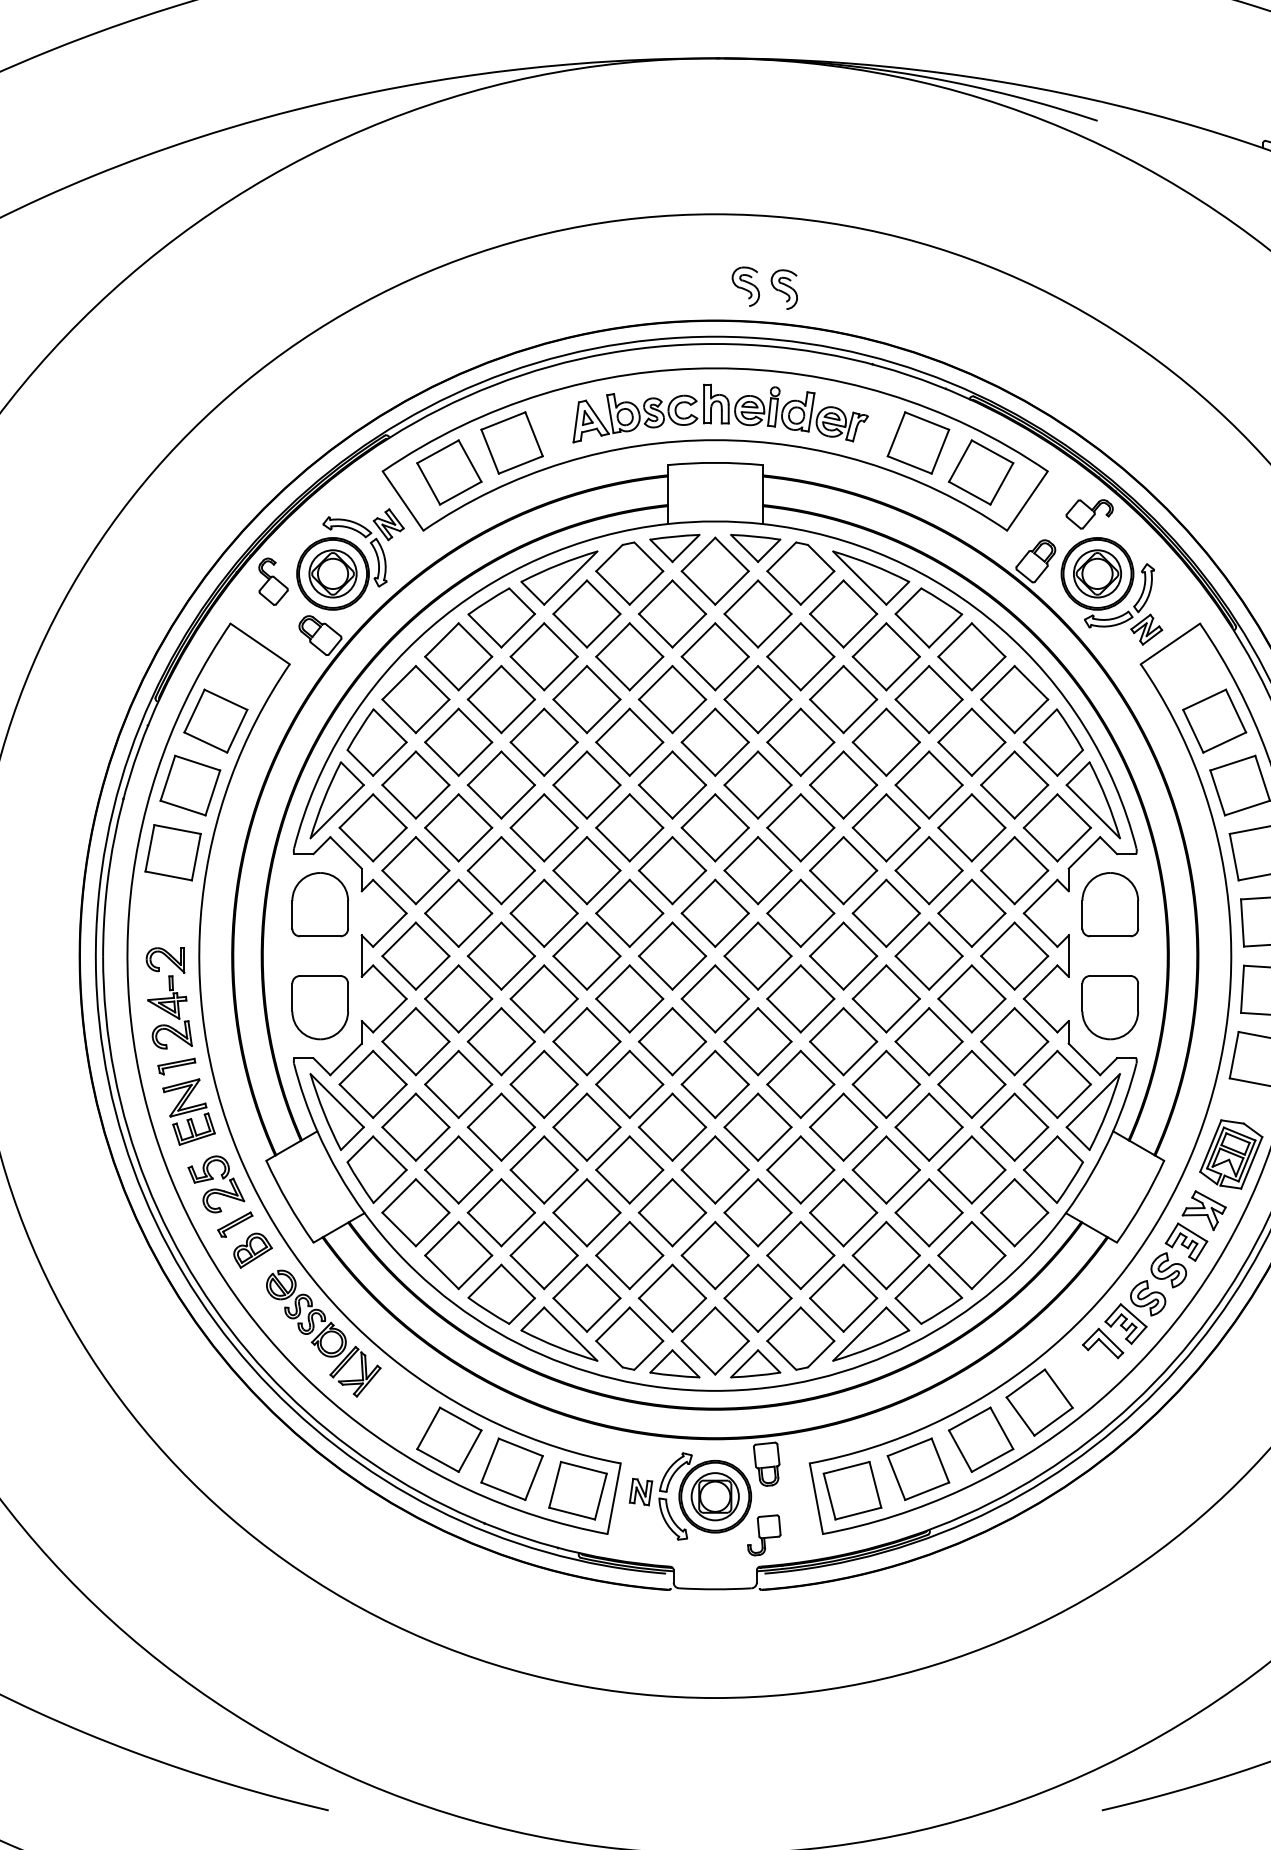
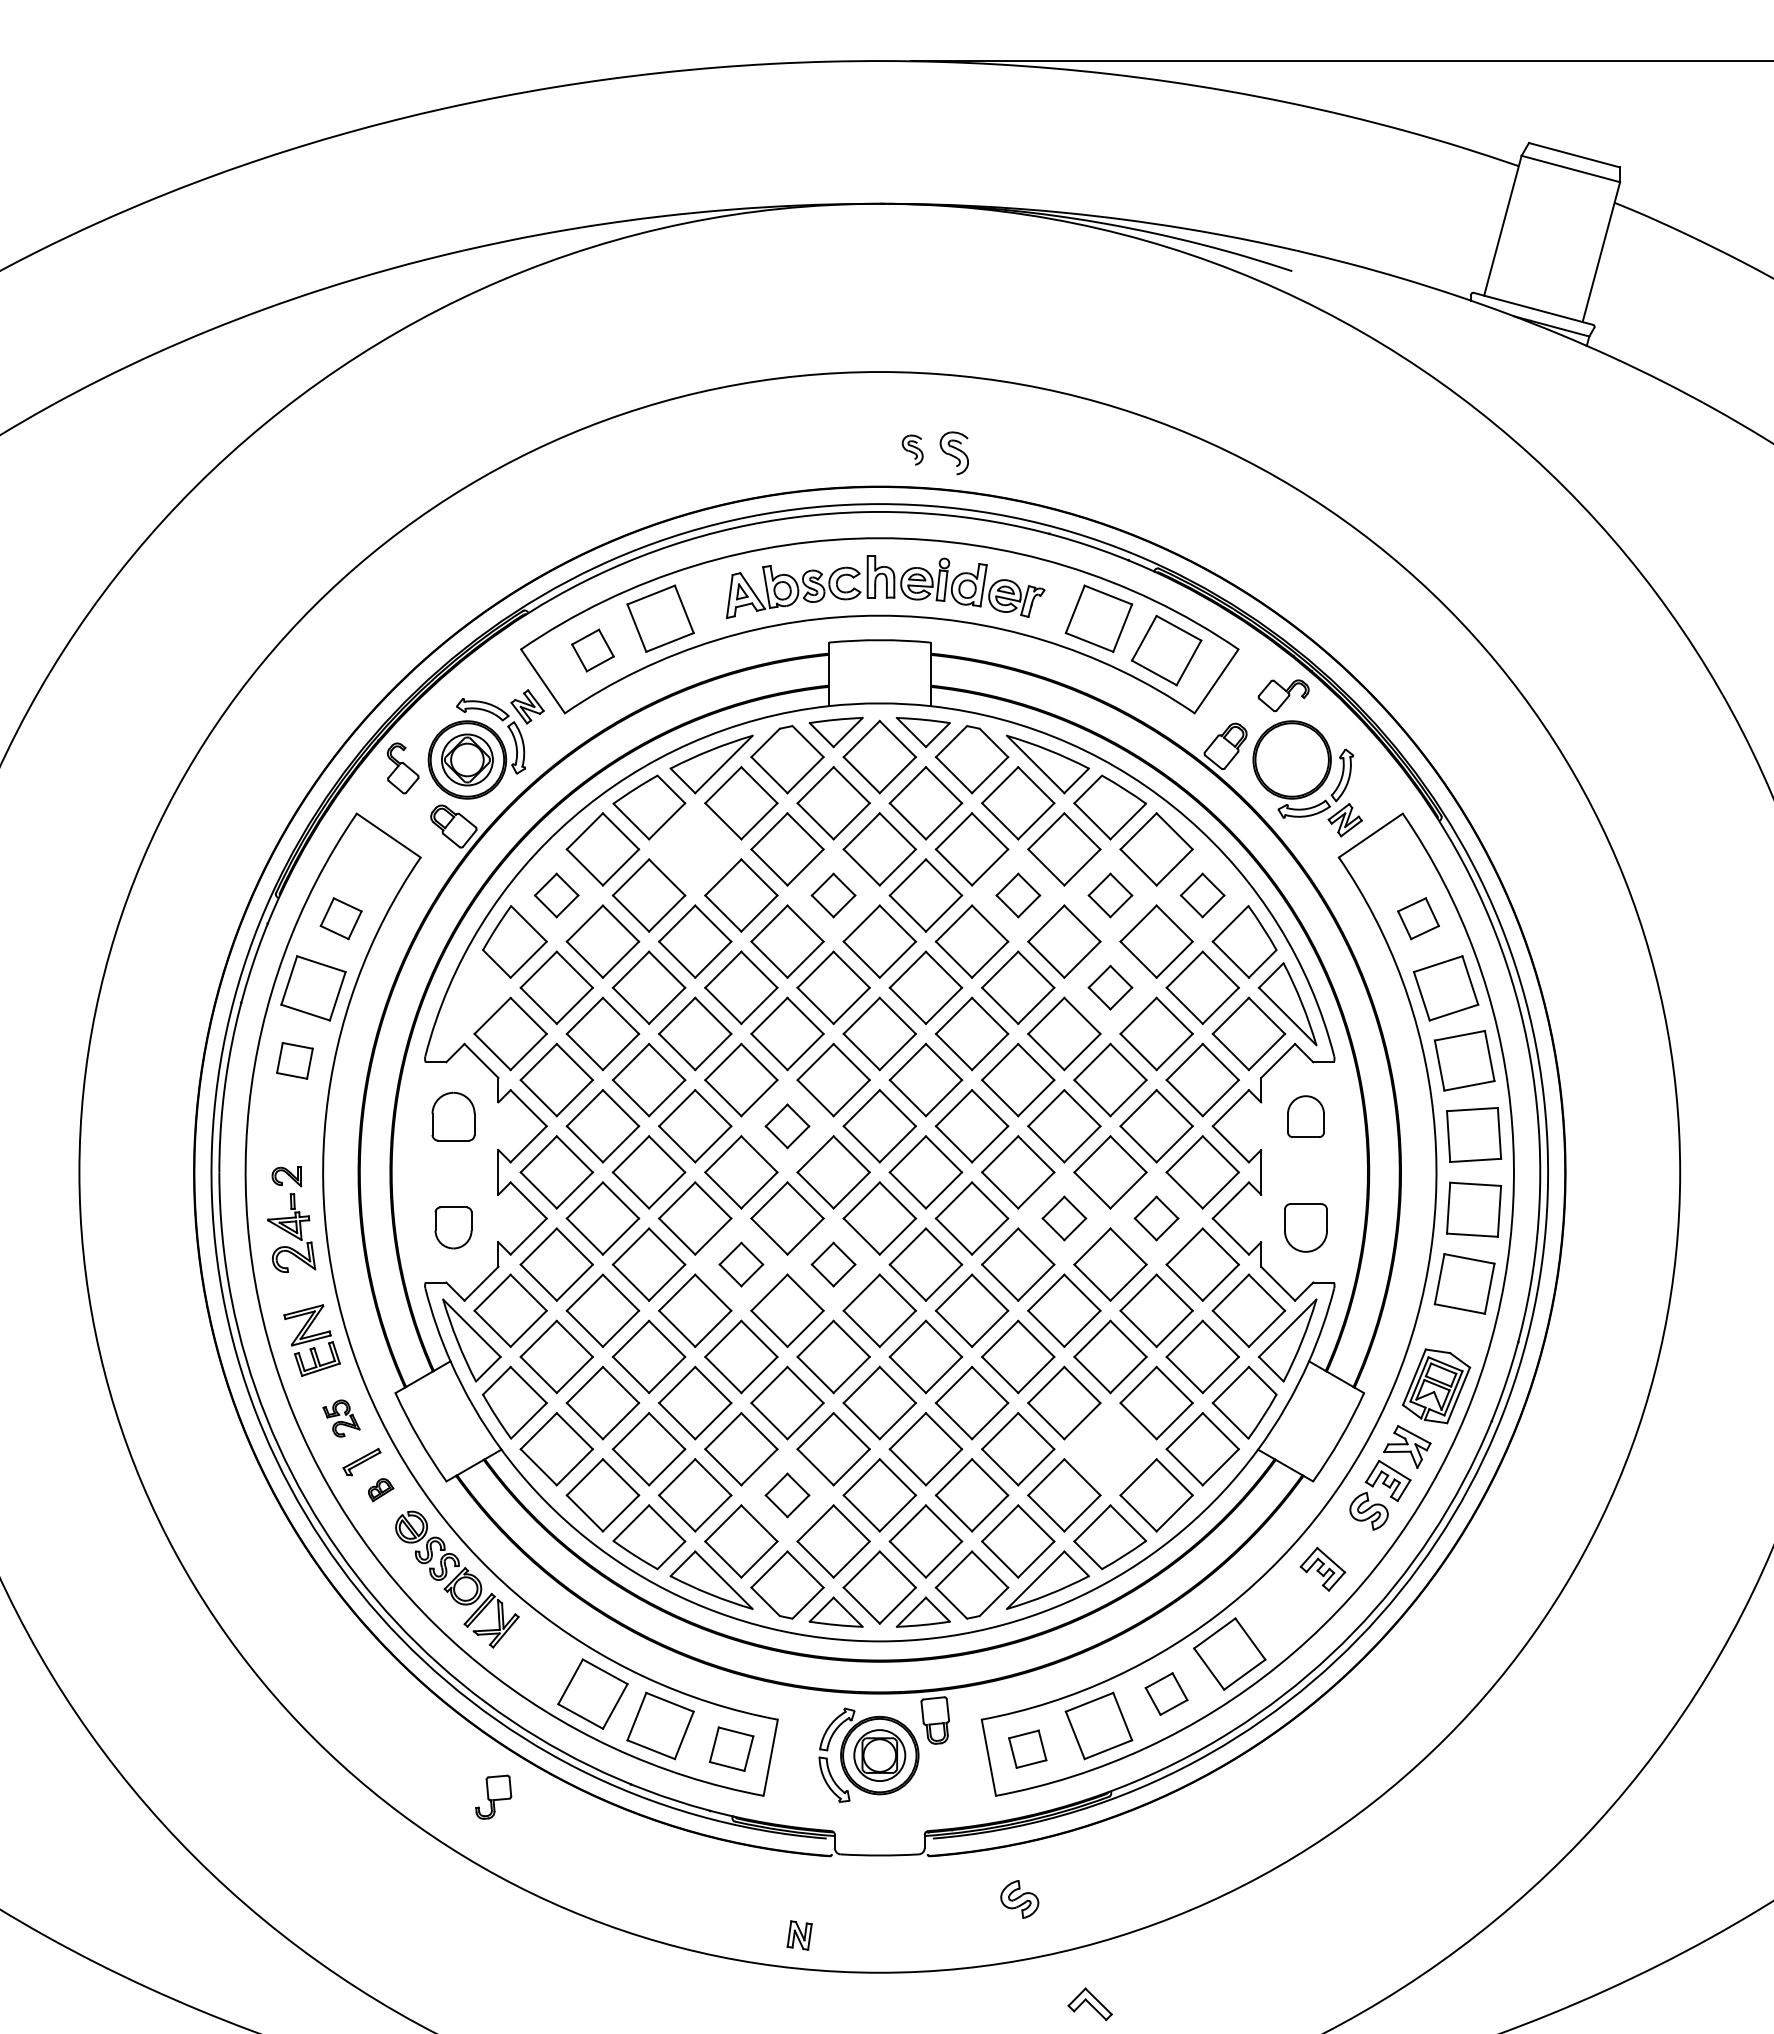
part: (745, 286) -> (912, 449), size x0.7
part: (448, 472) -> (592, 650), size x0.6
part: (1096, 573) -> (1291, 759), removed
part: (544, 656) -> (695, 849), removed
part: (415, 699) -> (556, 895), size x0.6
part: (672, 699) -> (833, 895), size x0.6
part: (843, 699) -> (1018, 895), size x0.6
part: (929, 699) -> (1110, 895), size x0.6
part: (1014, 699) -> (1202, 895), size x0.6
part: (216, 720) -> (341, 918), size x0.6
part: (1214, 720) -> (1418, 918), size x0.6
part: (929, 784) -> (1110, 987), size x0.6
part: (336, 800) -> (471, 1004), removed
part: (172, 852) -> (294, 1060), size x0.6
part: (320, 904) -> (453, 1116), size x0.7
part: (1109, 904) -> (1305, 1116), size x0.6
part: (629, 913) -> (787, 1126), size x0.6
part: (165, 959) -> (286, 1176), size x0.7
part: (886, 998) -> (1064, 1218), size x0.6
part: (971, 998) -> (1156, 1218), size x0.6
part: (320, 1007) -> (453, 1227), size x0.6
part: (1109, 1007) -> (1305, 1227), size x0.7
part: (587, 1041) -> (741, 1264), size x0.6
part: (672, 1041) -> (833, 1264), size x0.6
part: (176, 1066) -> (298, 1291), removed
part: (216, 1184) -> (341, 1418), size x0.6
part: (929, 1213) -> (1110, 1449), removed
part: (252, 1250) -> (380, 1489), size x0.6
part: (629, 1255) -> (787, 1495), size x0.6
part: (1147, 1298) -> (1019, 1899), moved
part: (1102, 1343) -> (1089, 2004), moved
part: (981, 1439) -> (1166, 1693), size x0.6
part: (577, 1491) -> (731, 1749), size x0.7
part: (852, 1491) -> (1027, 1749), size x0.6
part: (640, 1492) -> (799, 1935), moved
part: (764, 1534) -> (493, 1796), moved

